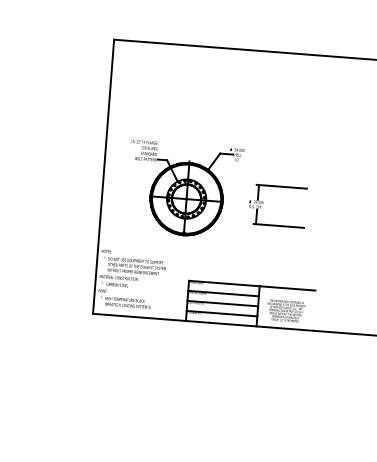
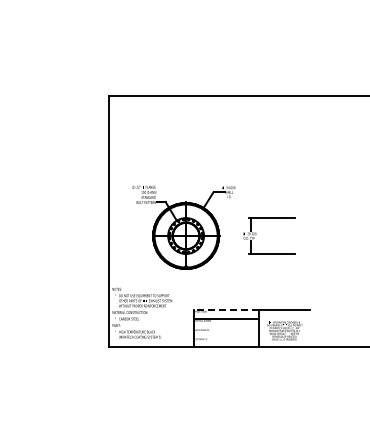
line: (223, 283) -> (225, 310), solid -> dashed
line: (222, 303) -> (226, 328), removed
line: (222, 313) -> (226, 337), removed

